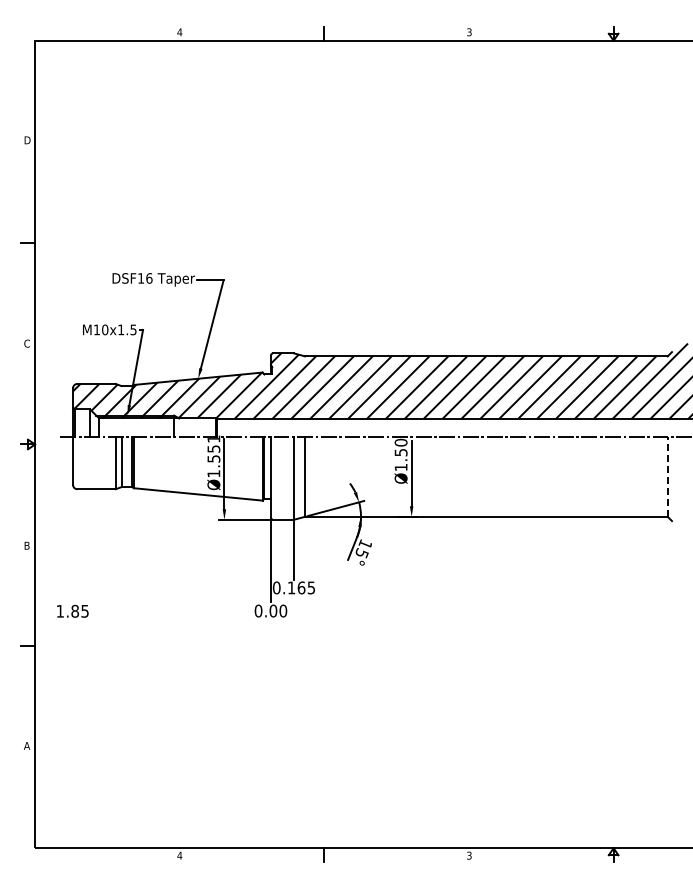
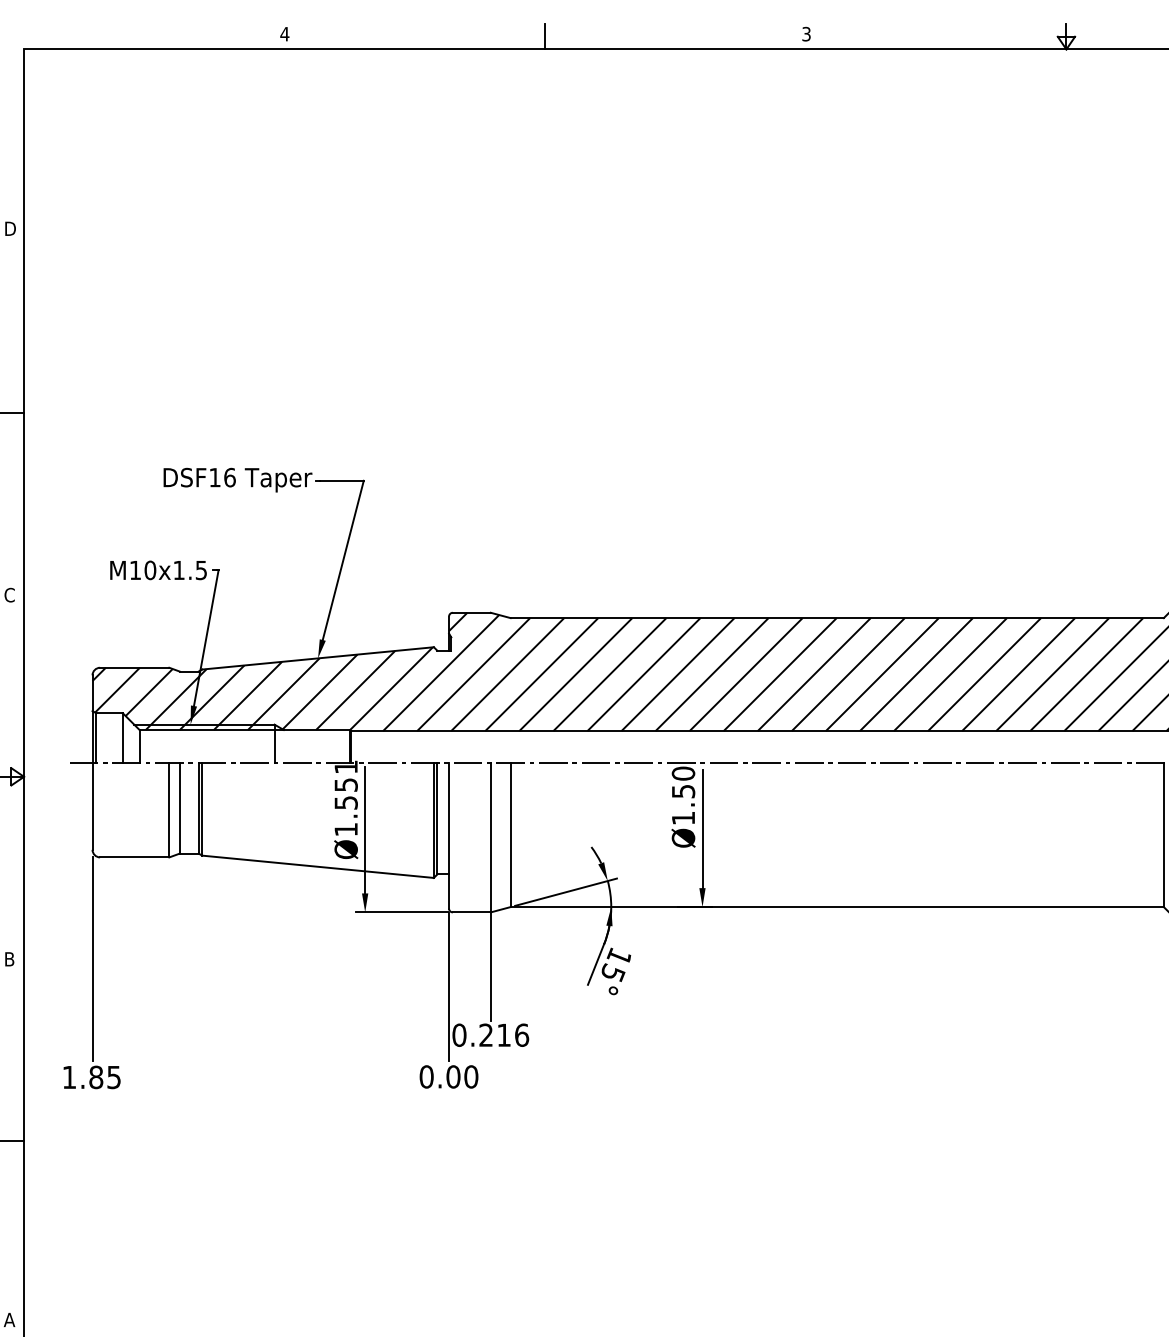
line: (667, 476) -> (1163, 834), dashed -> solid
line: (73, 545) -> (93, 958), added
text: (301, 587) -> (504, 1034), 0.165 -> 0.216

